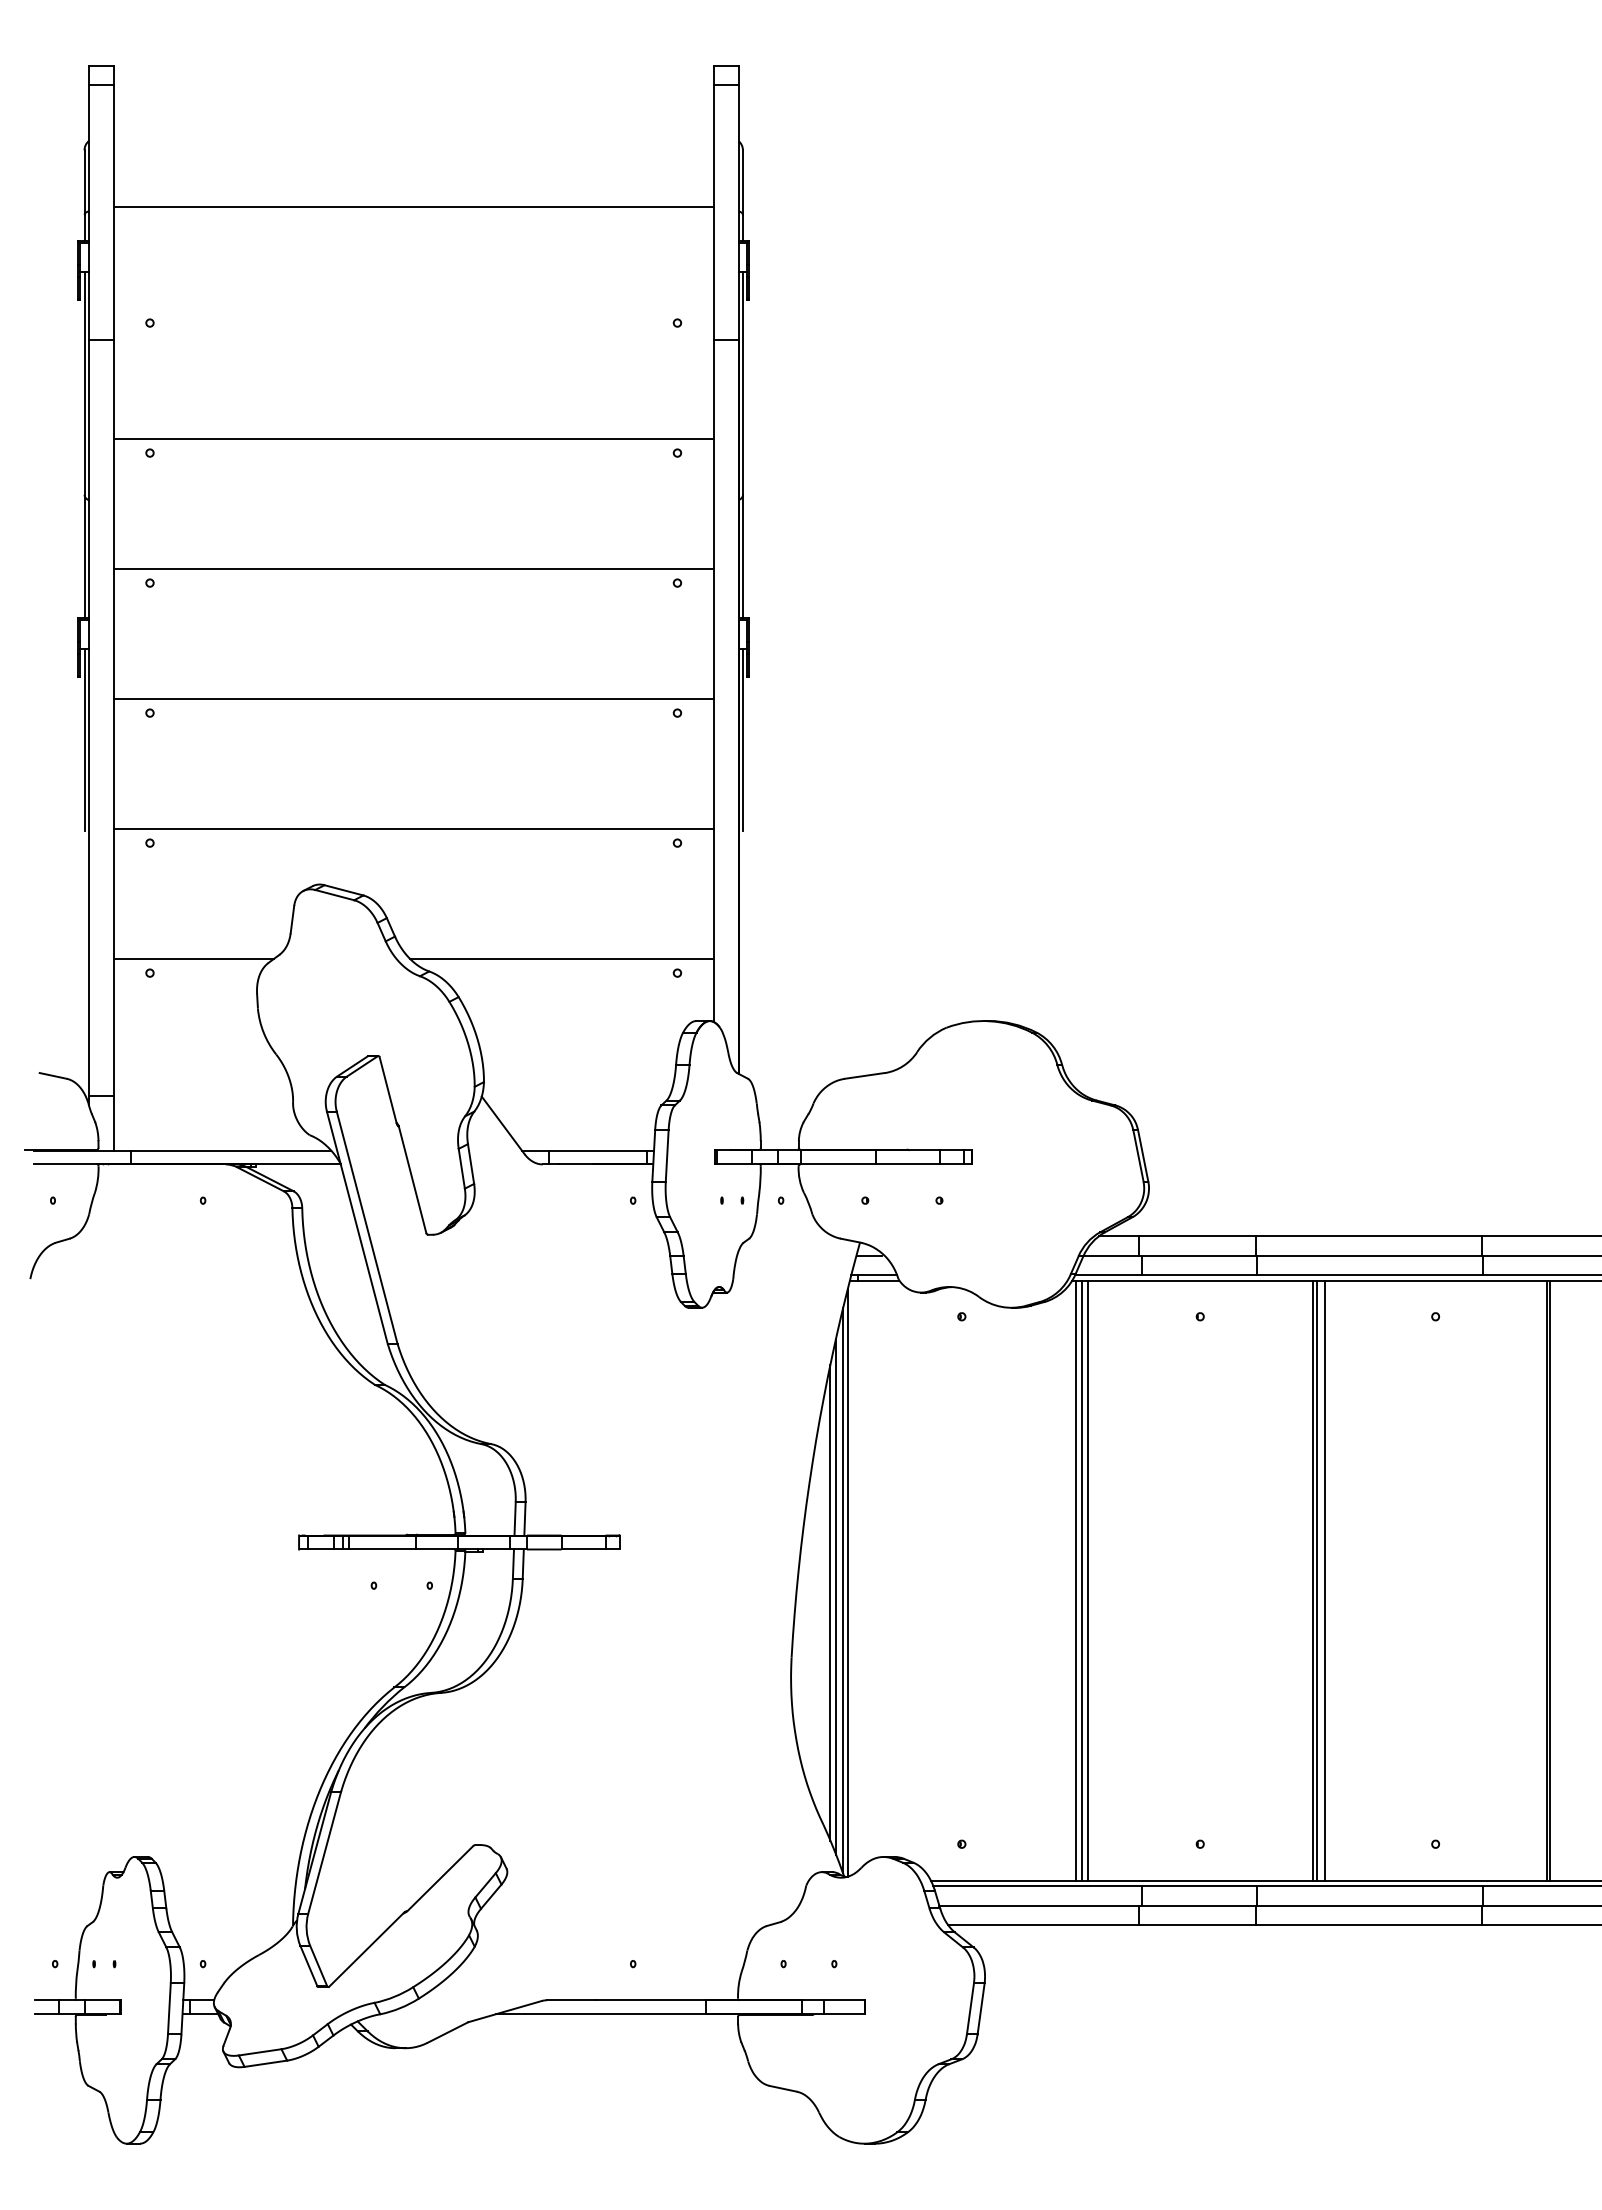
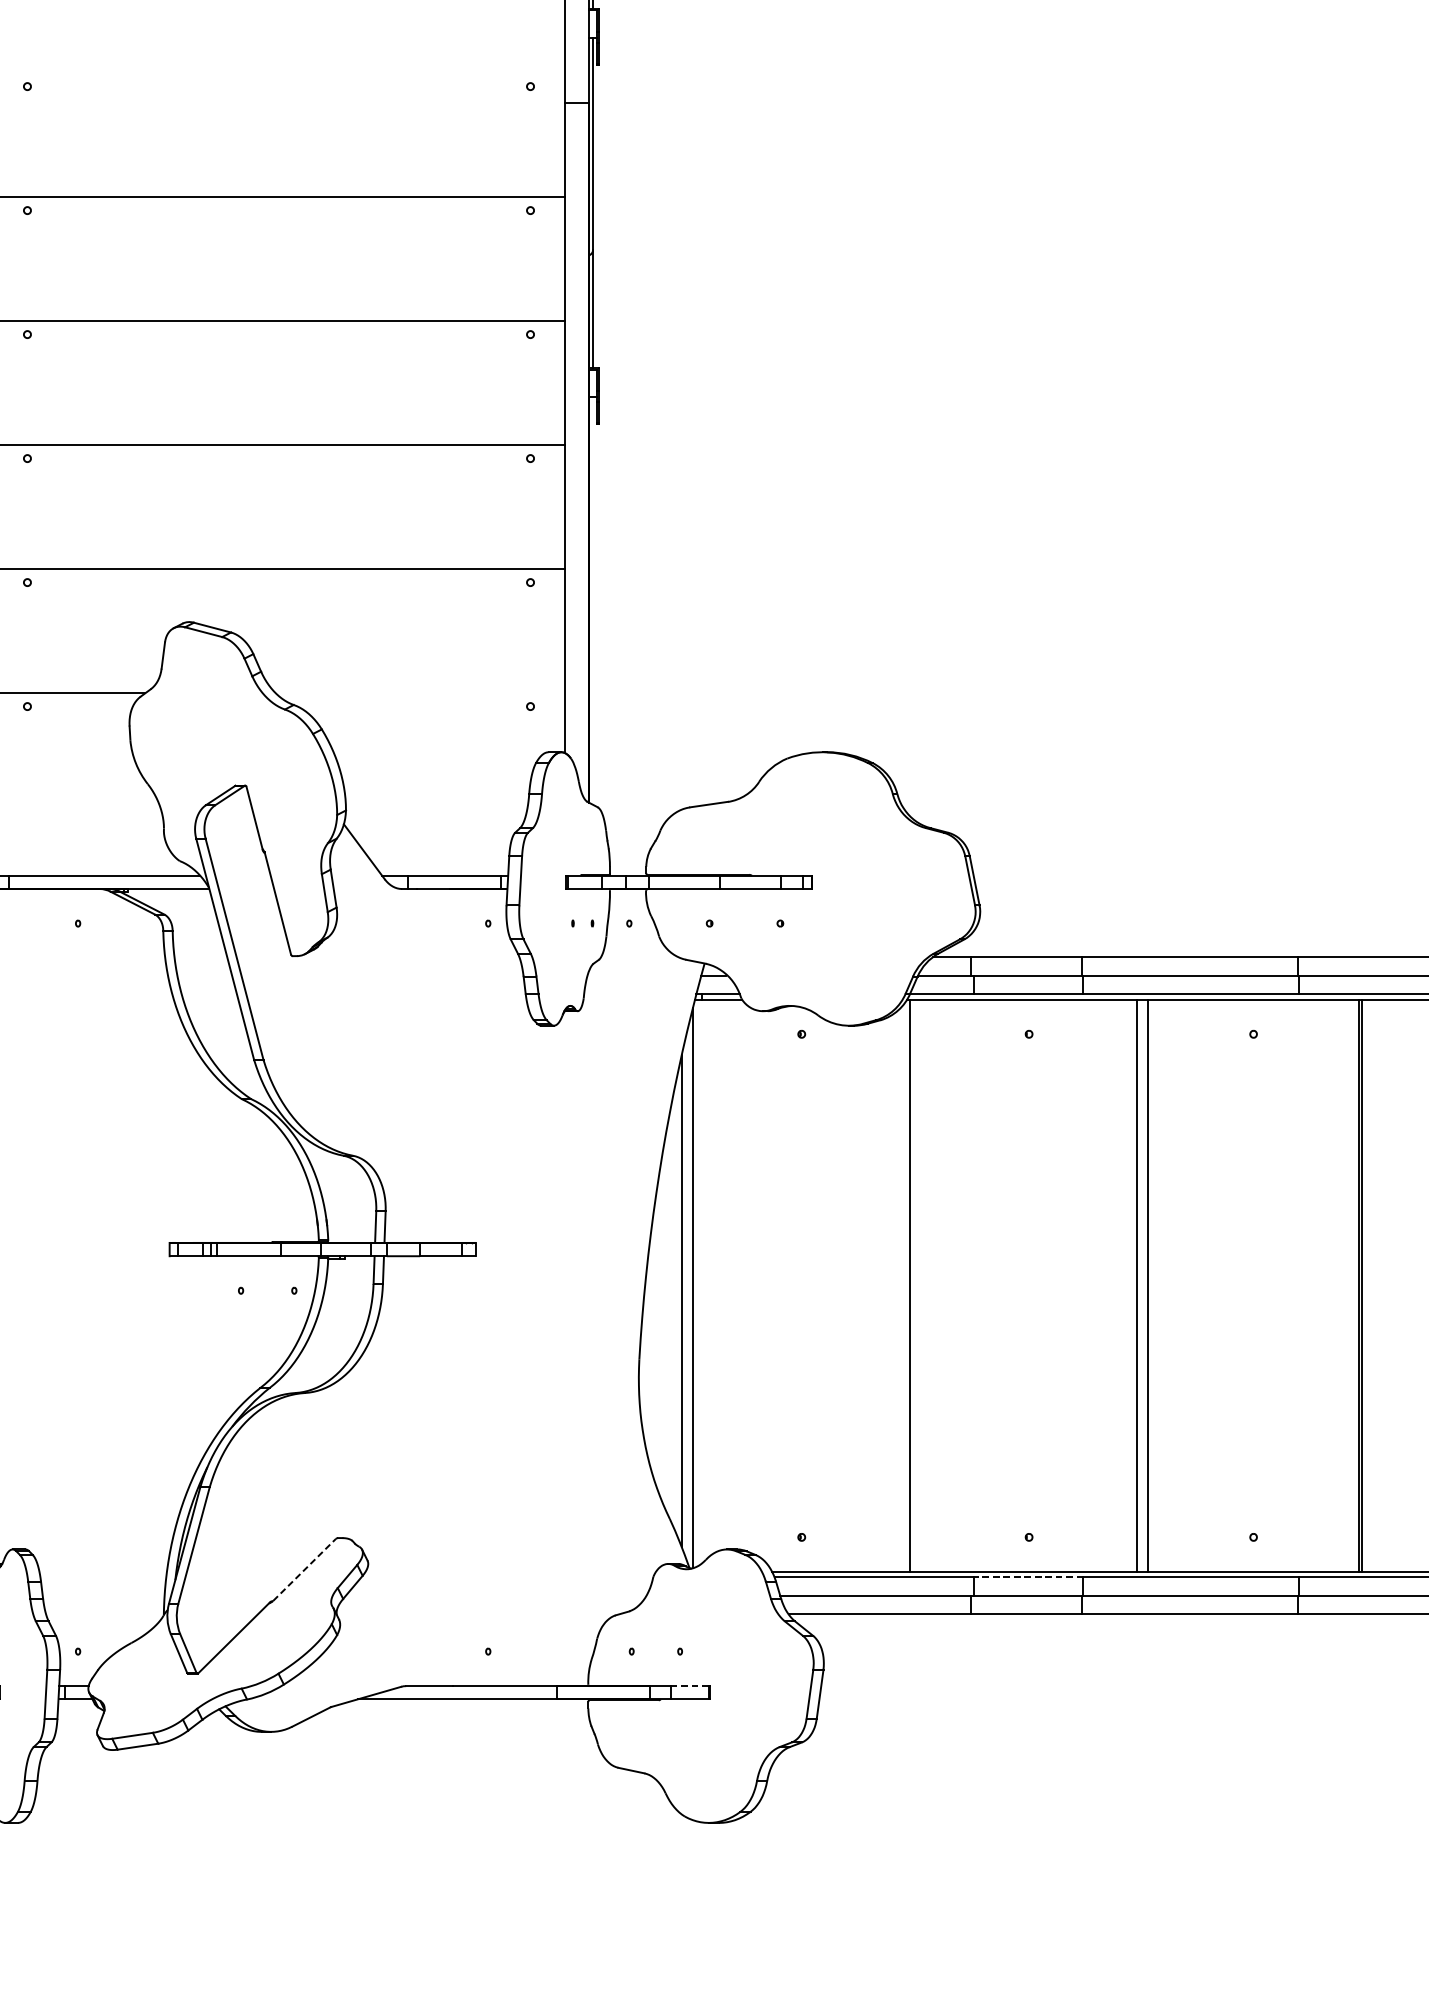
line: (742, 739) -> (592, 483), removed
line: (561, 959) -> (419, 693), removed
line: (1081, 1580) -> (915, 1285), removed
line: (1087, 1580) -> (921, 1285), removed
line: (1317, 1580) -> (1140, 1285), removed
line: (843, 1590) -> (688, 1295), removed
line: (830, 1602) -> (676, 1306), removed
line: (440, 1878) -> (304, 1570), solid -> dashed
line: (1199, 1886) -> (1028, 1577), solid -> dashed
line: (844, 2000) -> (689, 1686), solid -> dashed

